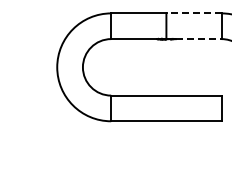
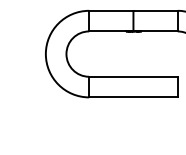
line: (193, 13) -> (155, 10), dashed -> solid
line: (199, 39) -> (160, 31), dashed -> solid

